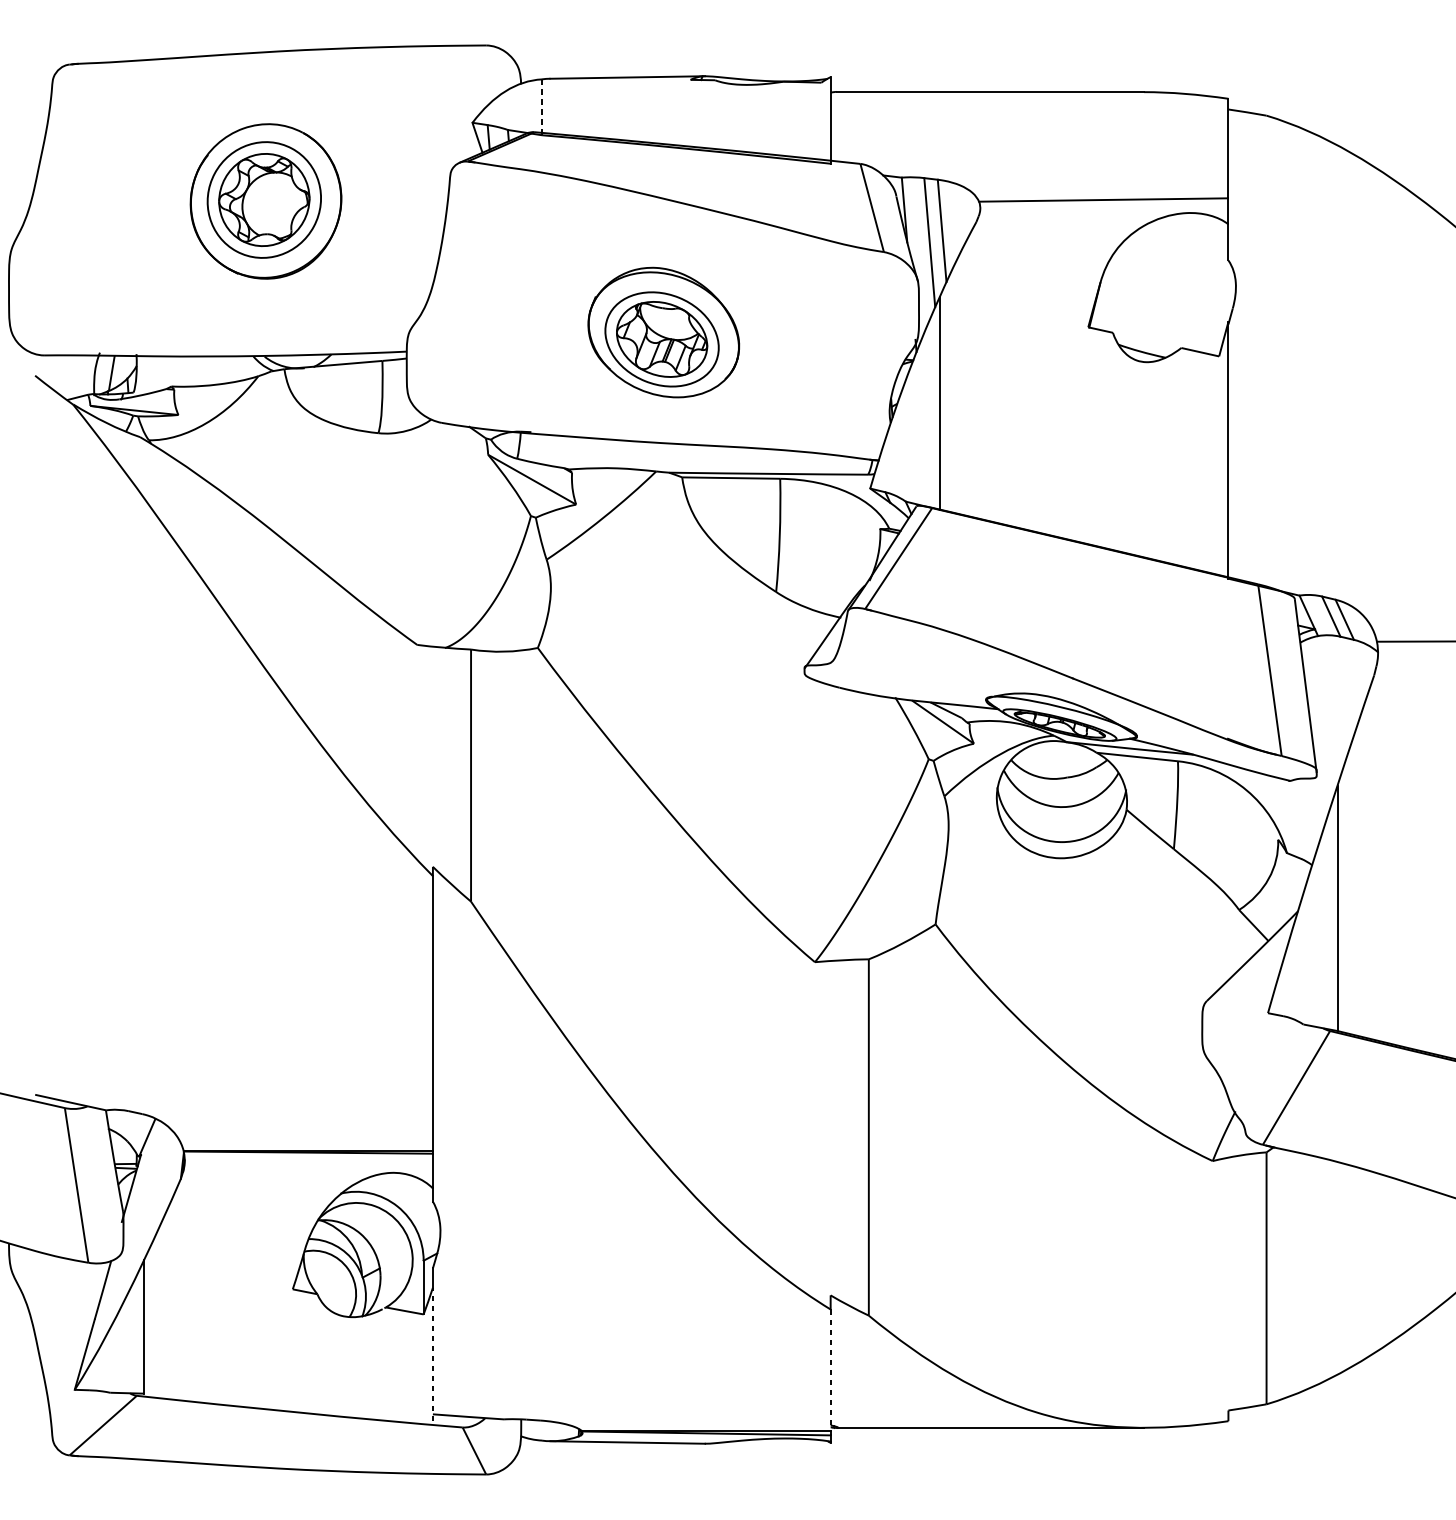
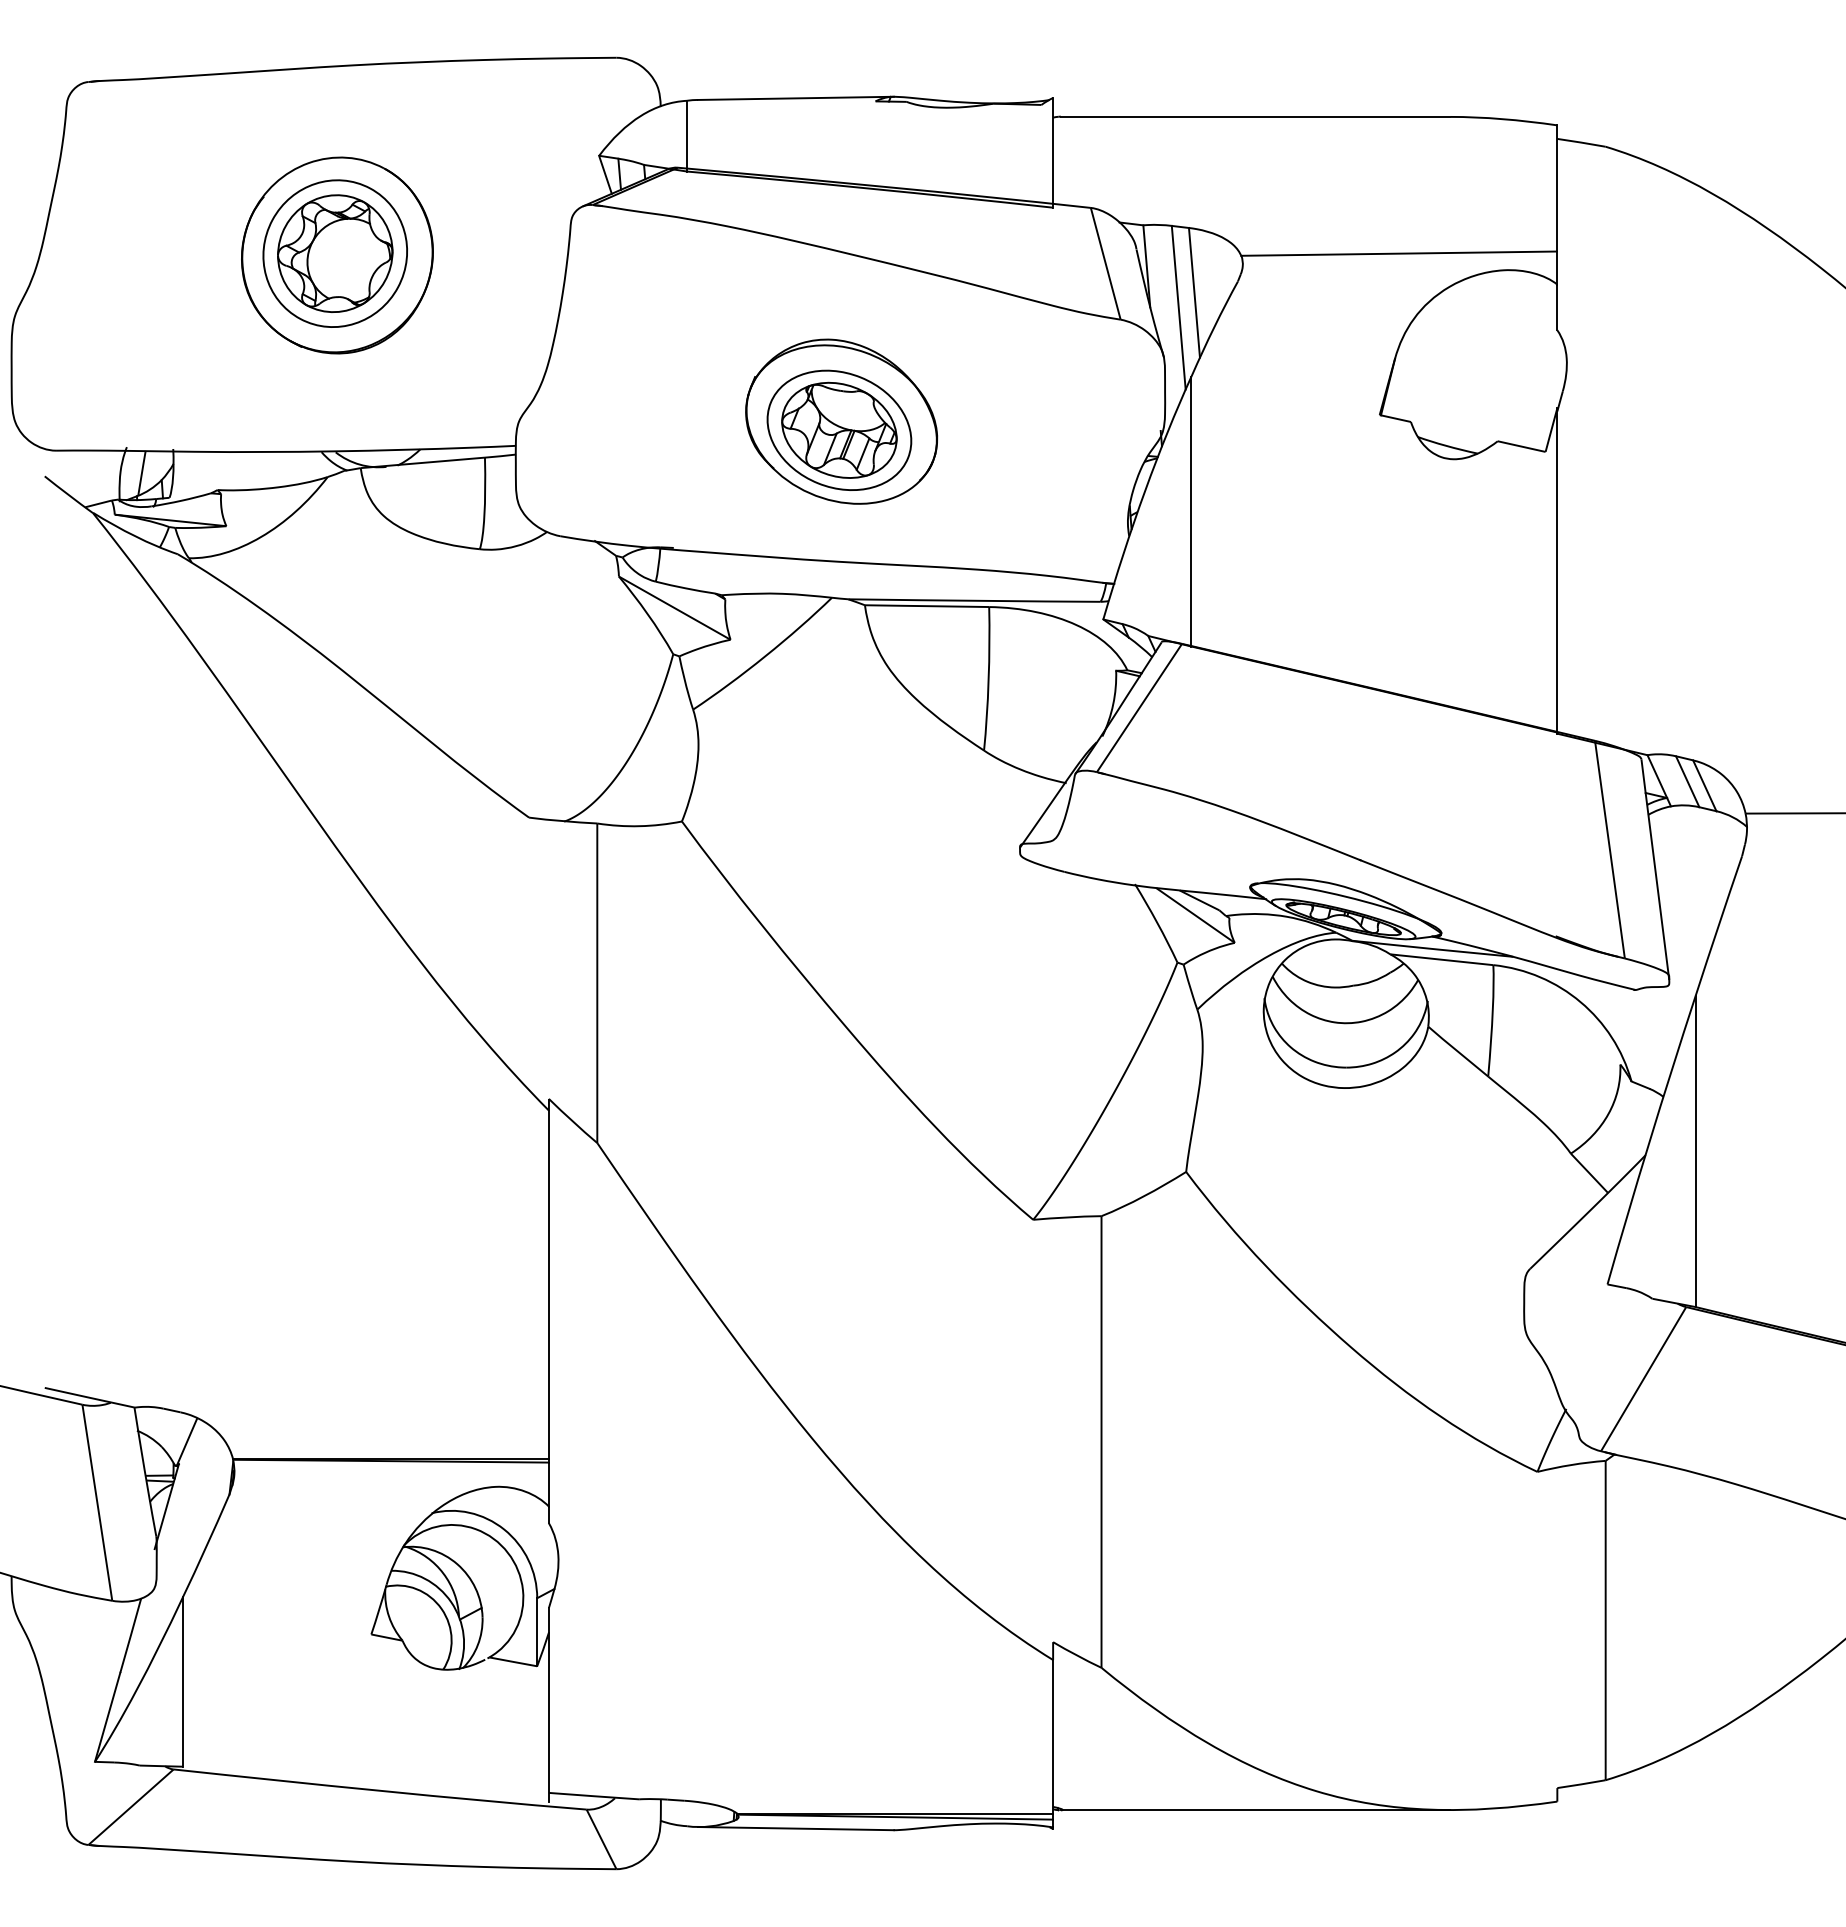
line: (542, 107) -> (687, 136), dashed -> solid
line: (432, 1354) -> (548, 1717), dashed -> solid
line: (830, 1369) -> (1053, 1736), dashed -> solid

